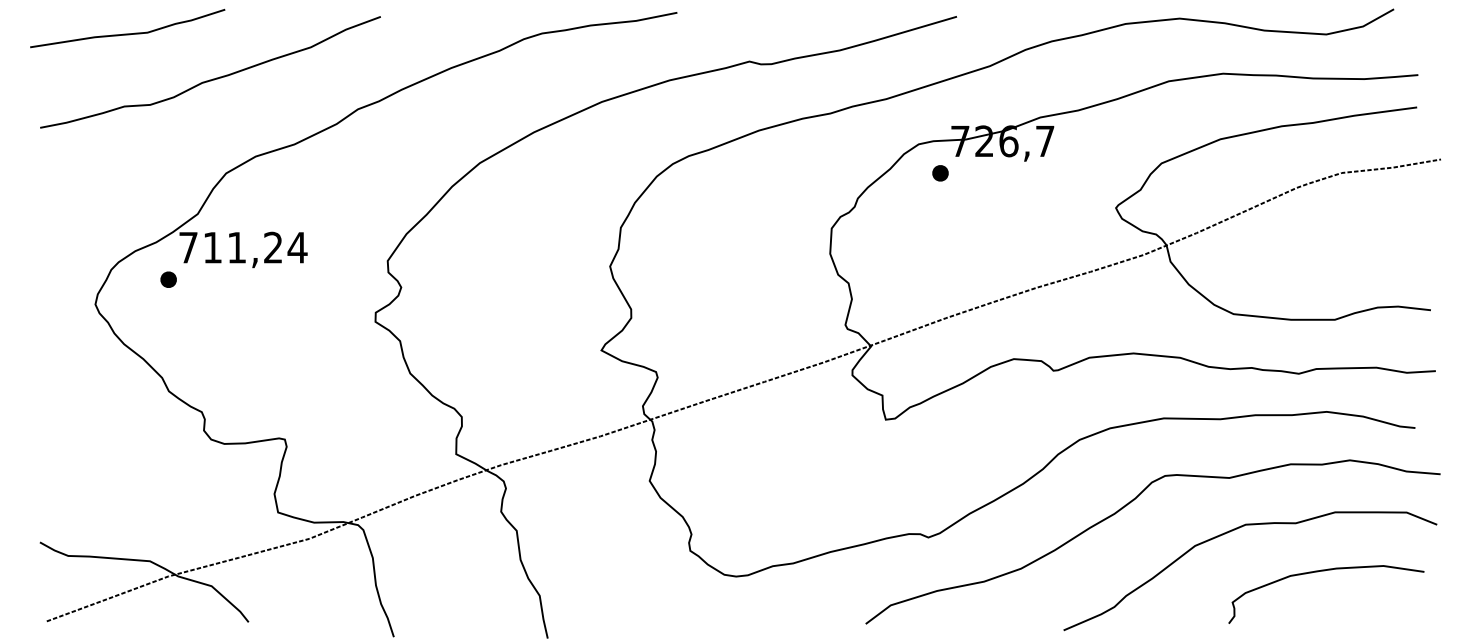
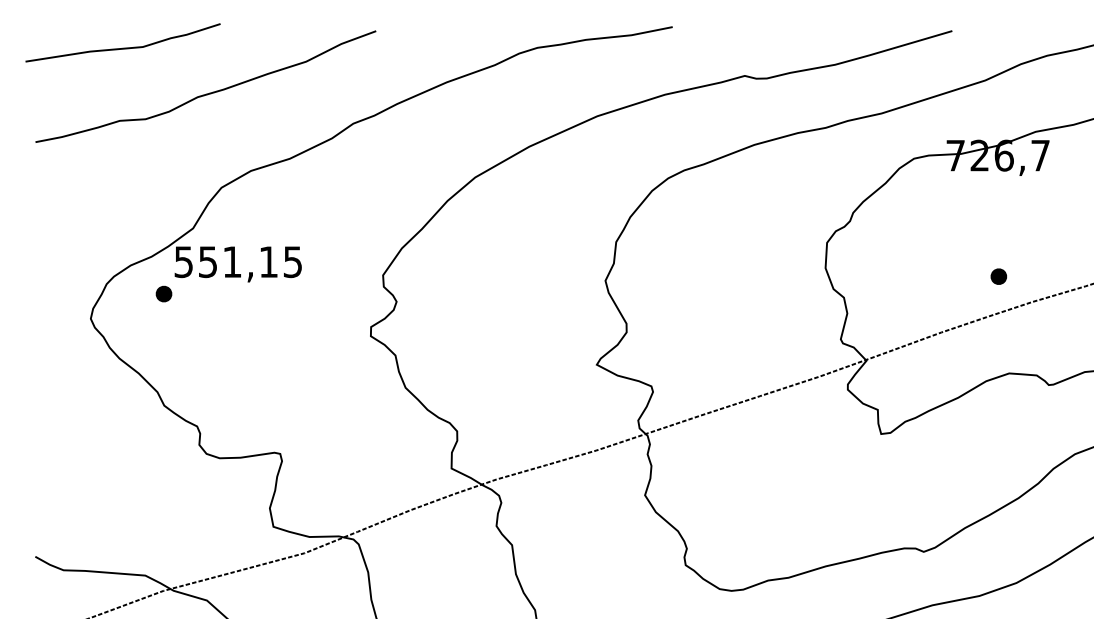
part: (940, 173) -> (998, 276), moved
text: (243, 247) -> (238, 261), 711,24 -> 551,15

